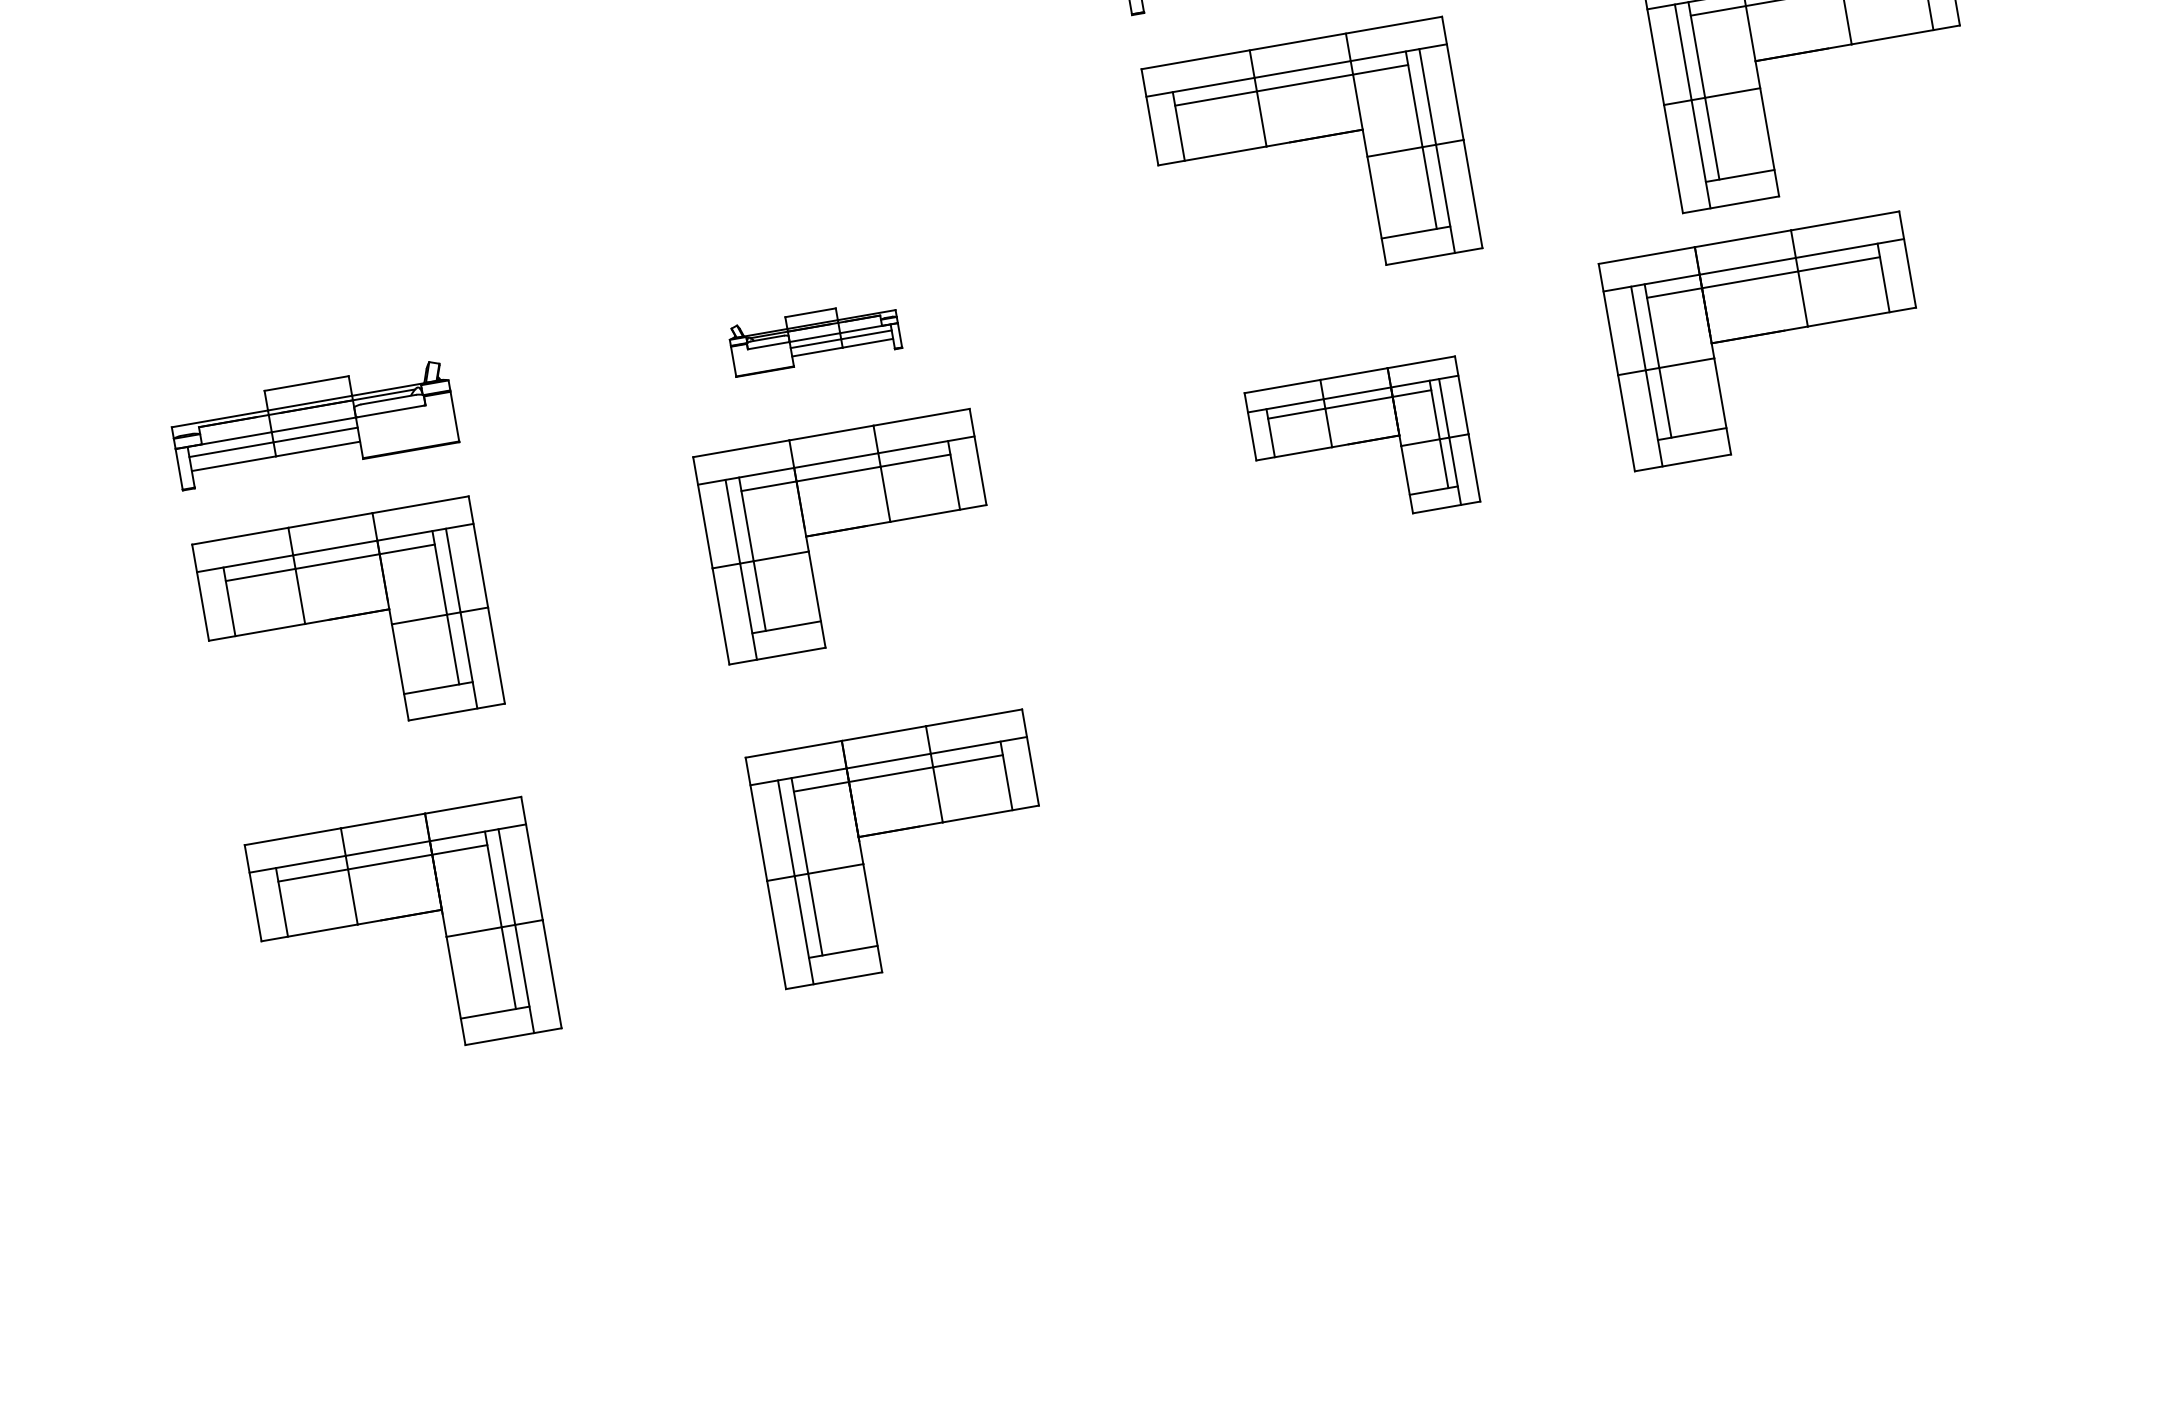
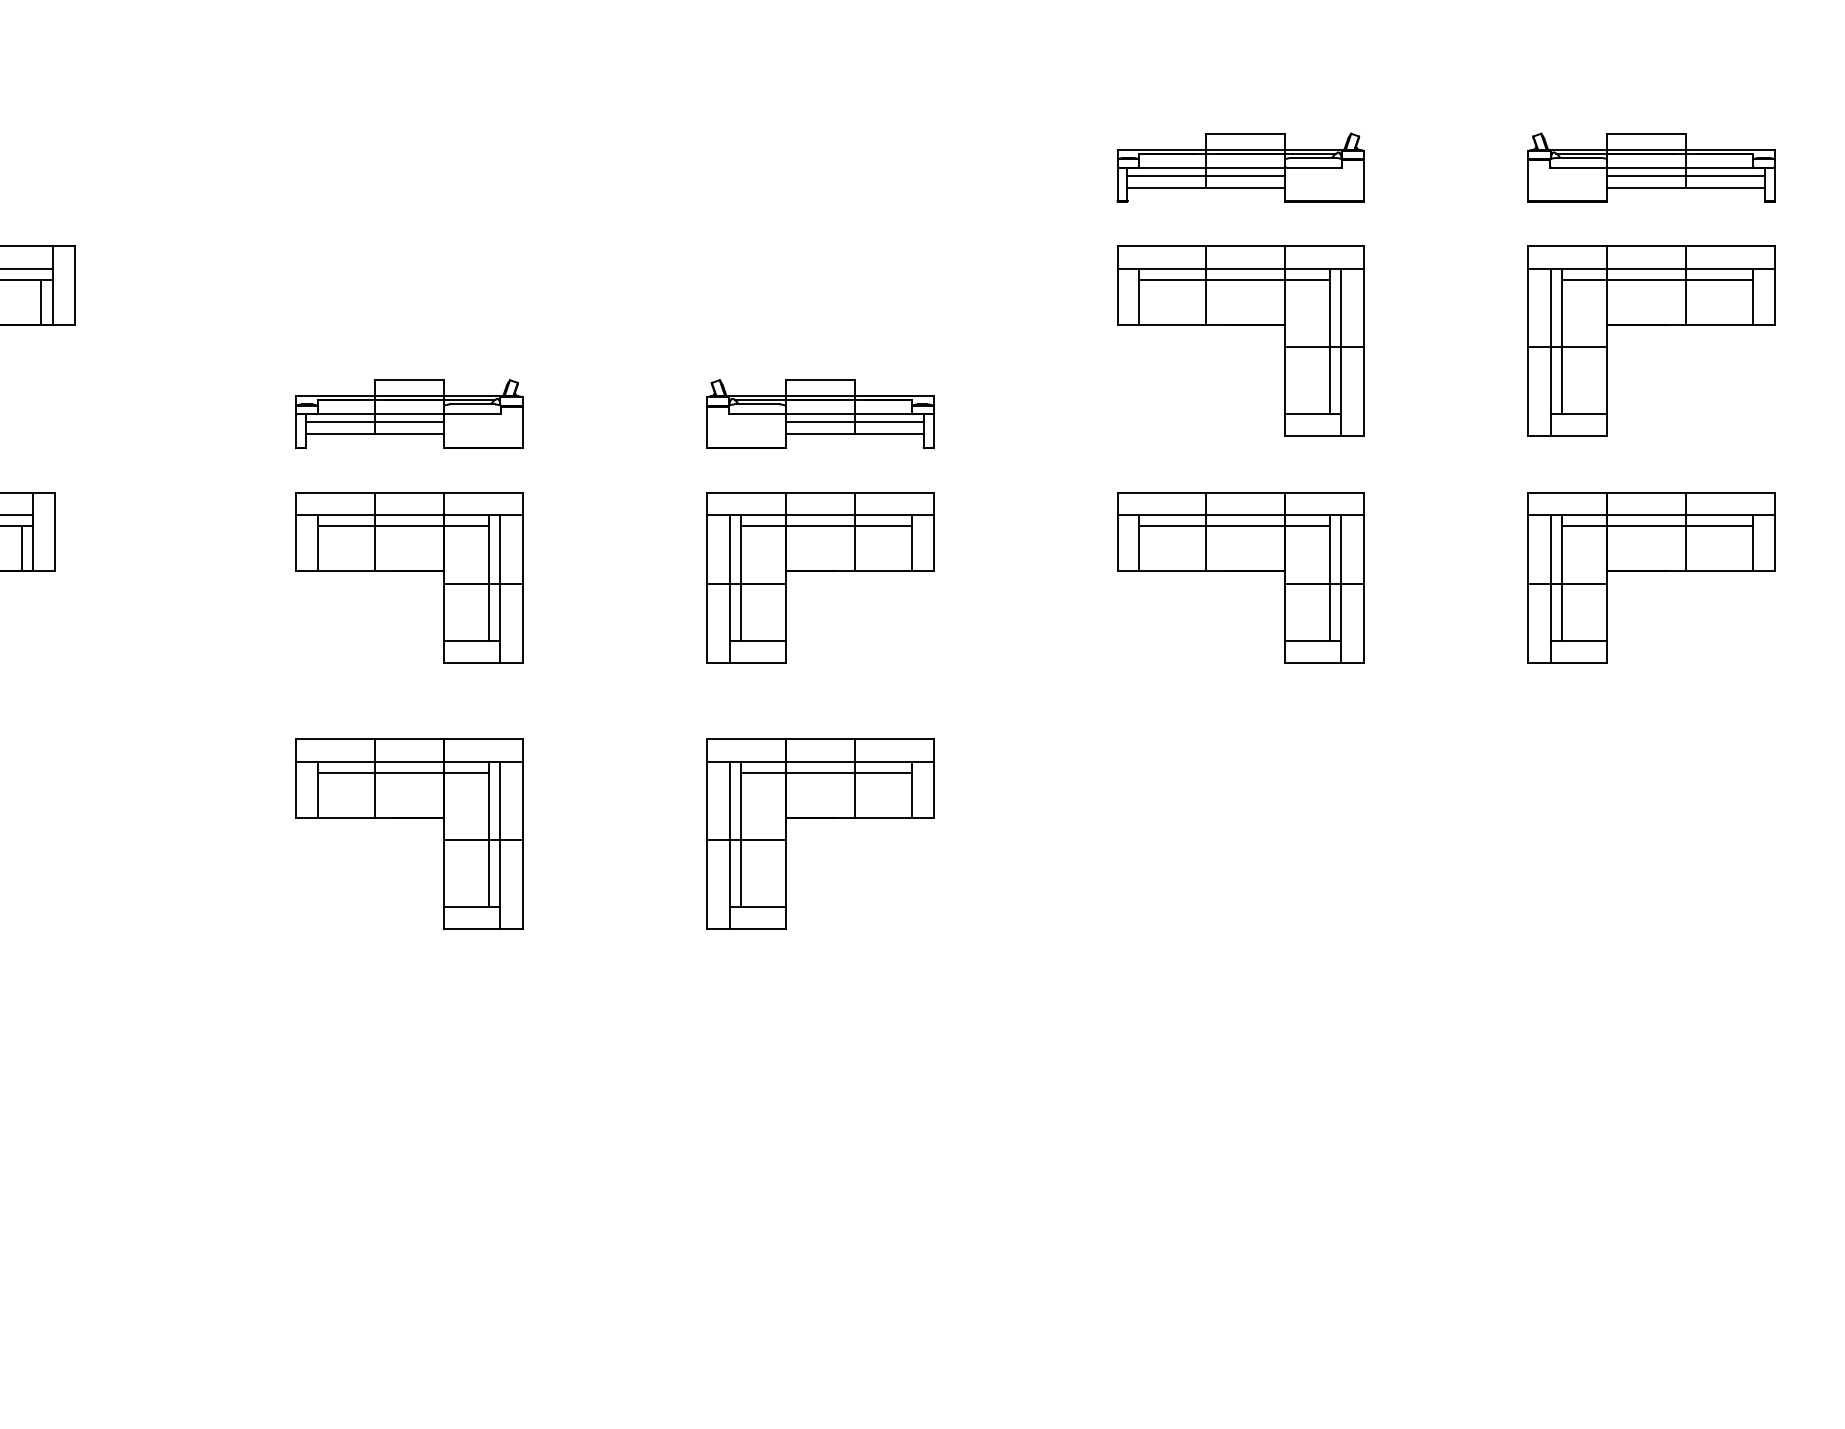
part: (815, 337) -> (820, 414), size x1.67
part: (1767, 341) -> (1651, 577), moved
part: (1362, 447) -> (1240, 577), size x1.43

